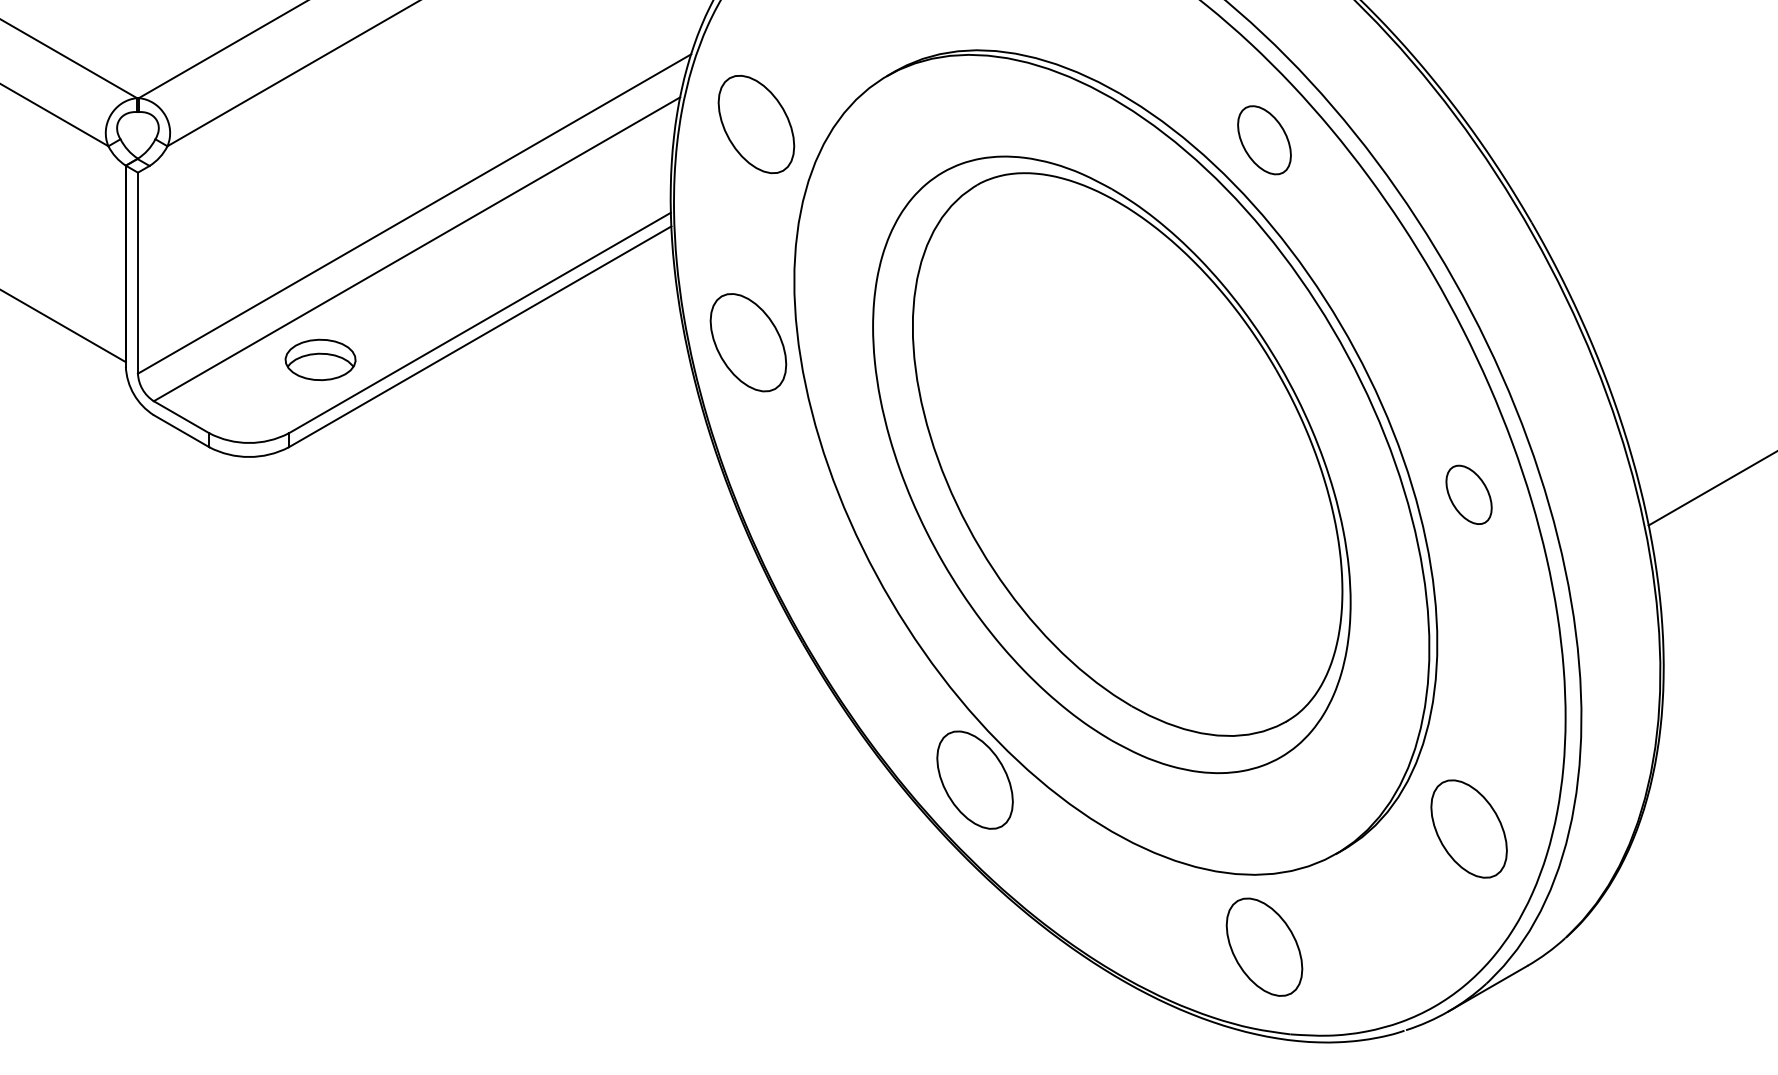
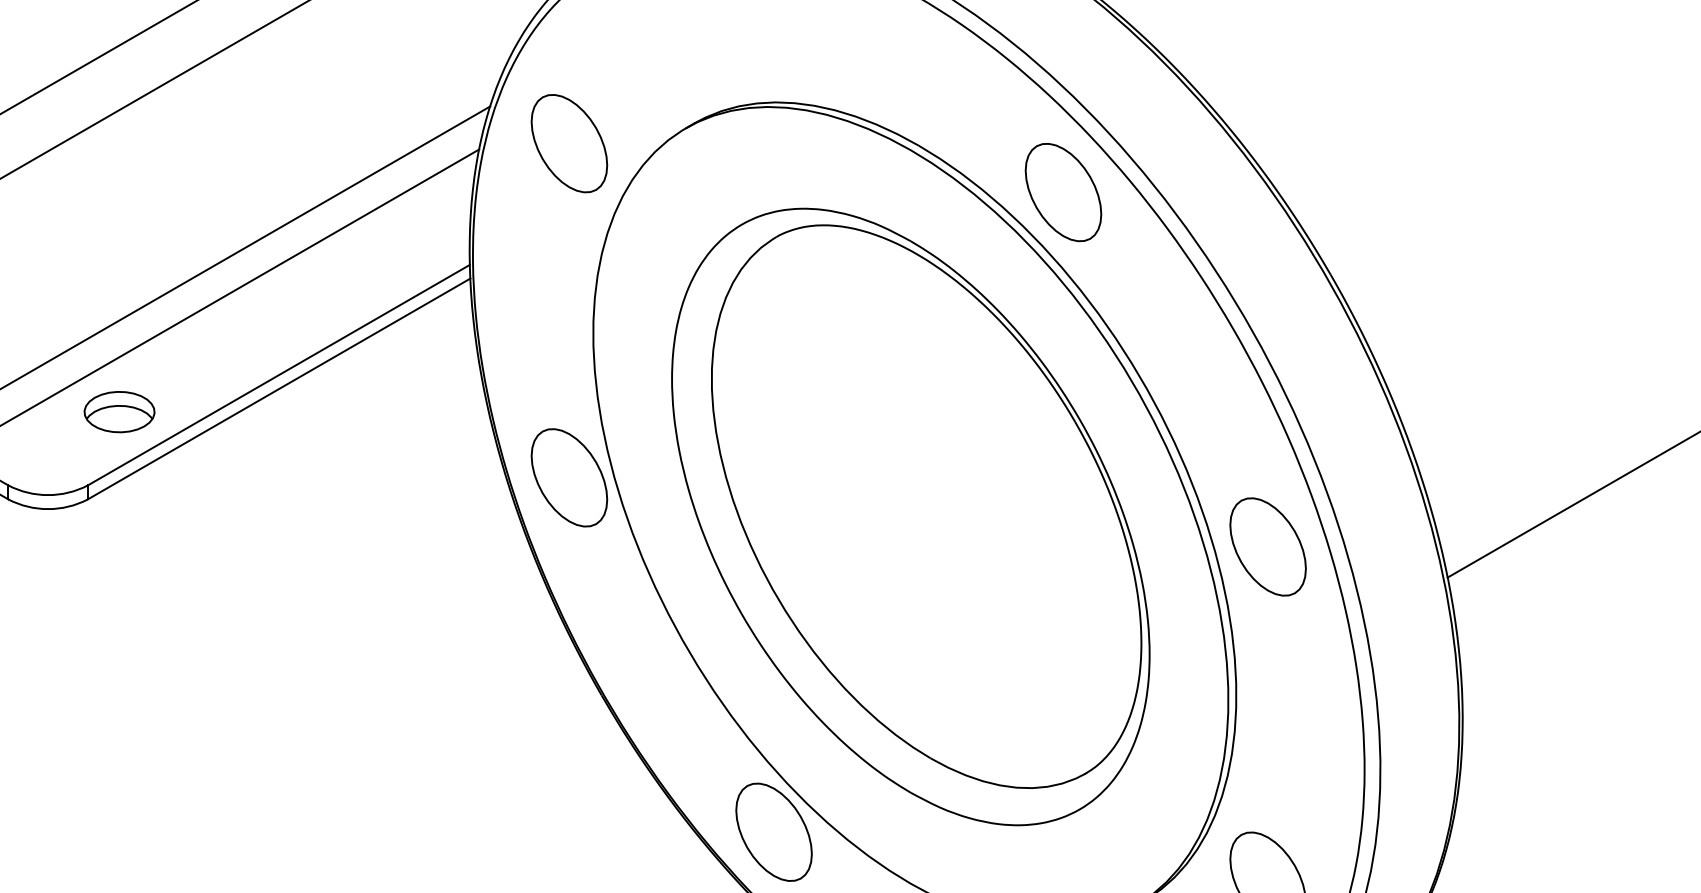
part: (756, 124) -> (569, 143), moved
part: (1264, 139) -> (1063, 191), size x1.43
part: (748, 342) -> (569, 477), moved
part: (1468, 494) -> (1267, 546), size x1.67

